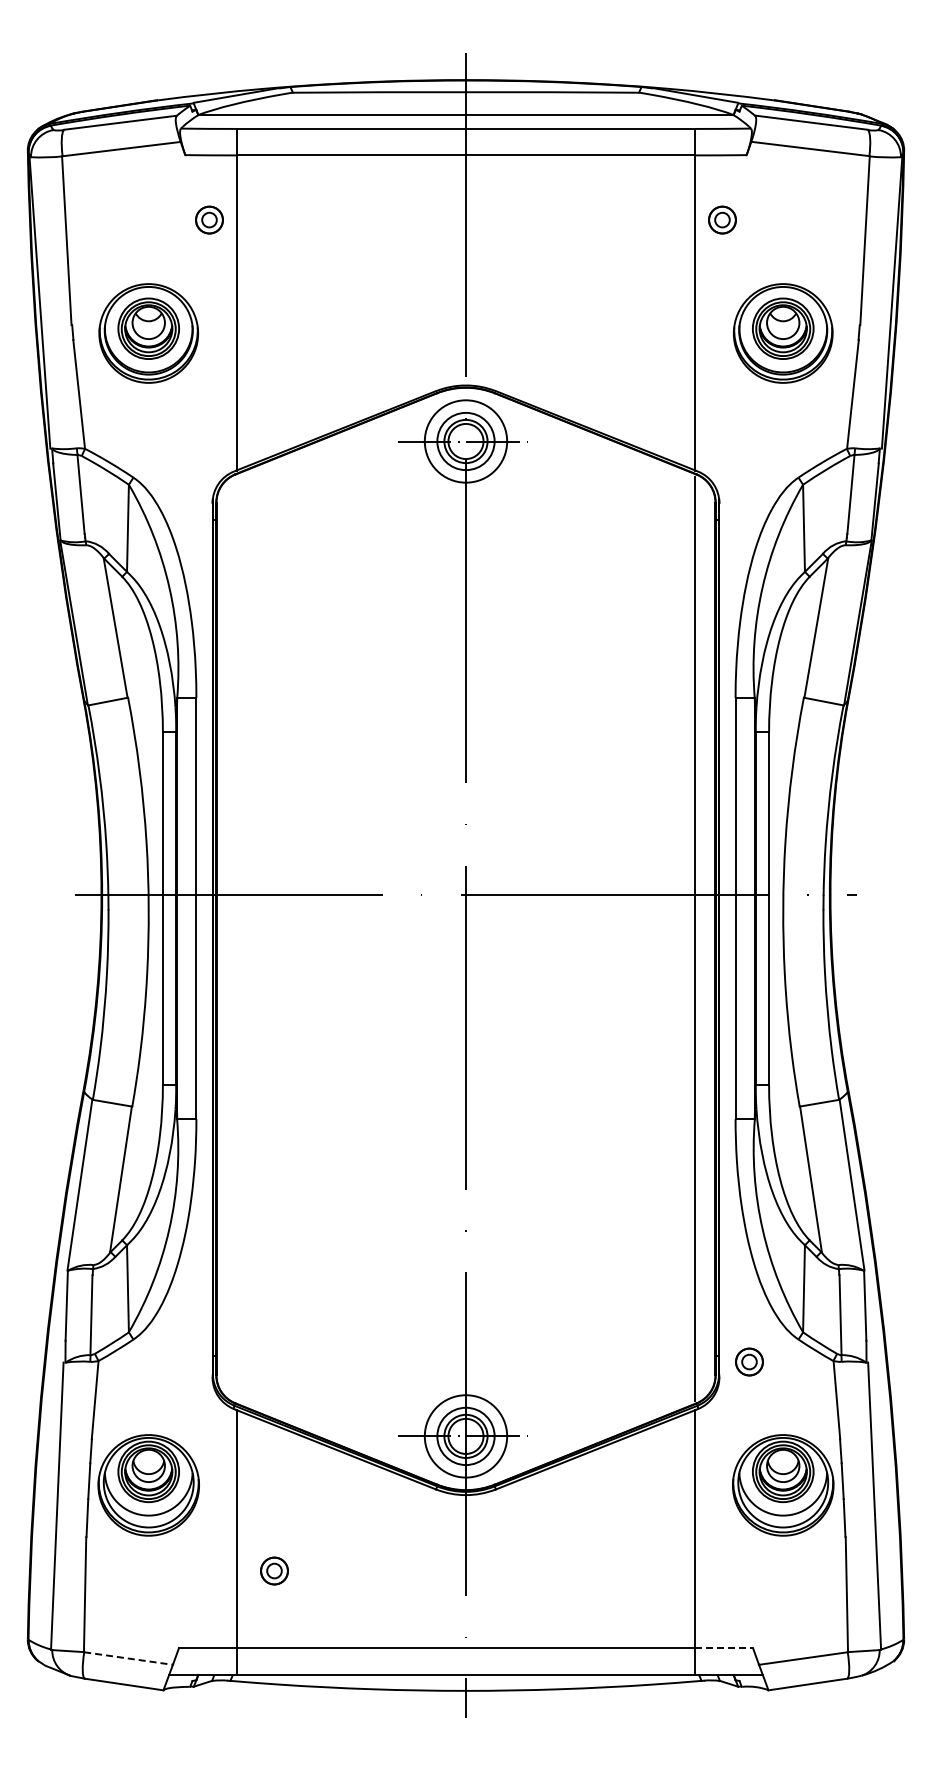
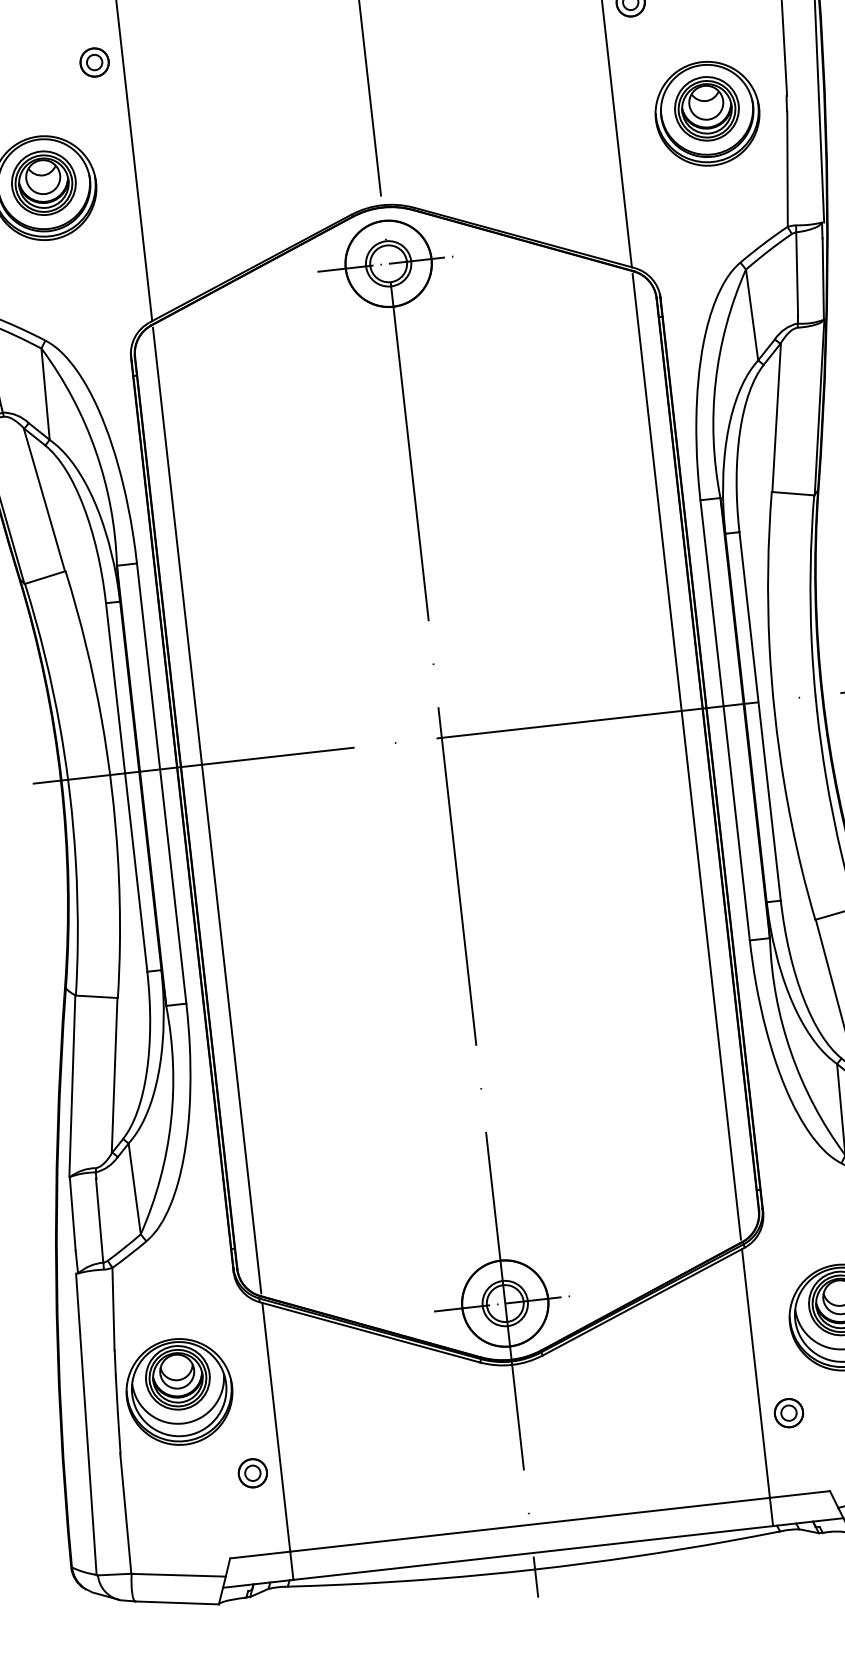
circle: (465, 441) -> (388, 263), size x1.43
line: (236, 938) -> (207, 810), added
part: (749, 1361) -> (788, 1412), moved
circle: (465, 1436) -> (504, 1303), size x1.43
part: (274, 1570) -> (252, 1472), moved
line: (724, 1648) -> (800, 1494), dashed -> solid
line: (128, 1658) -> (178, 1575), dashed -> solid

